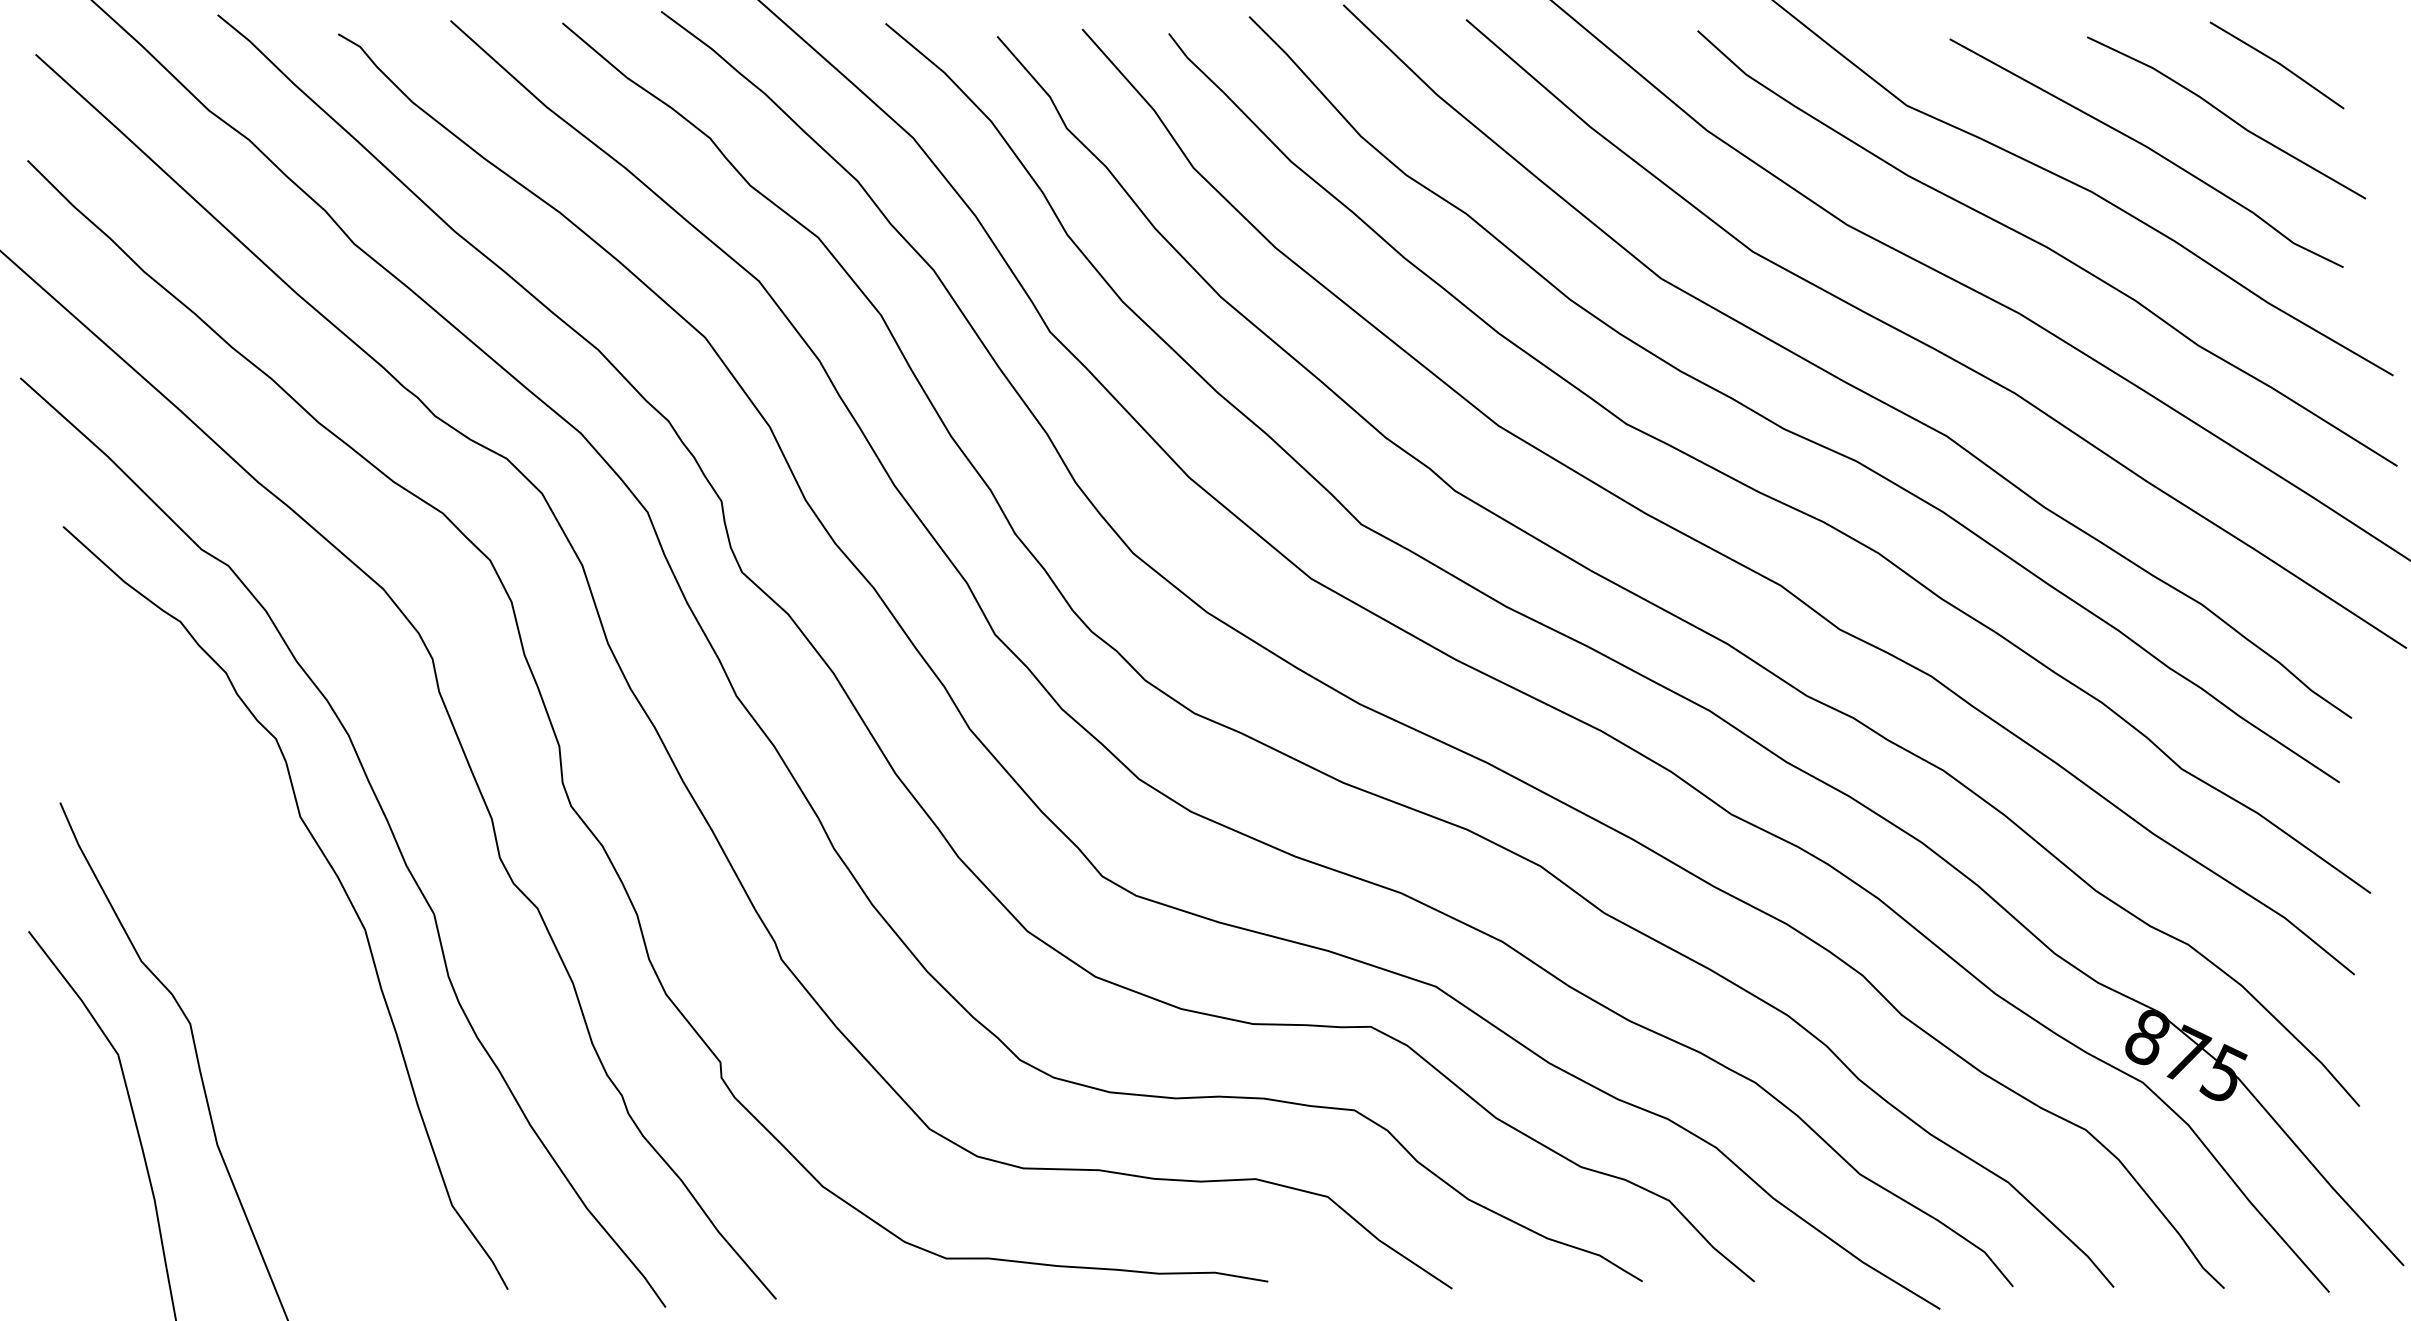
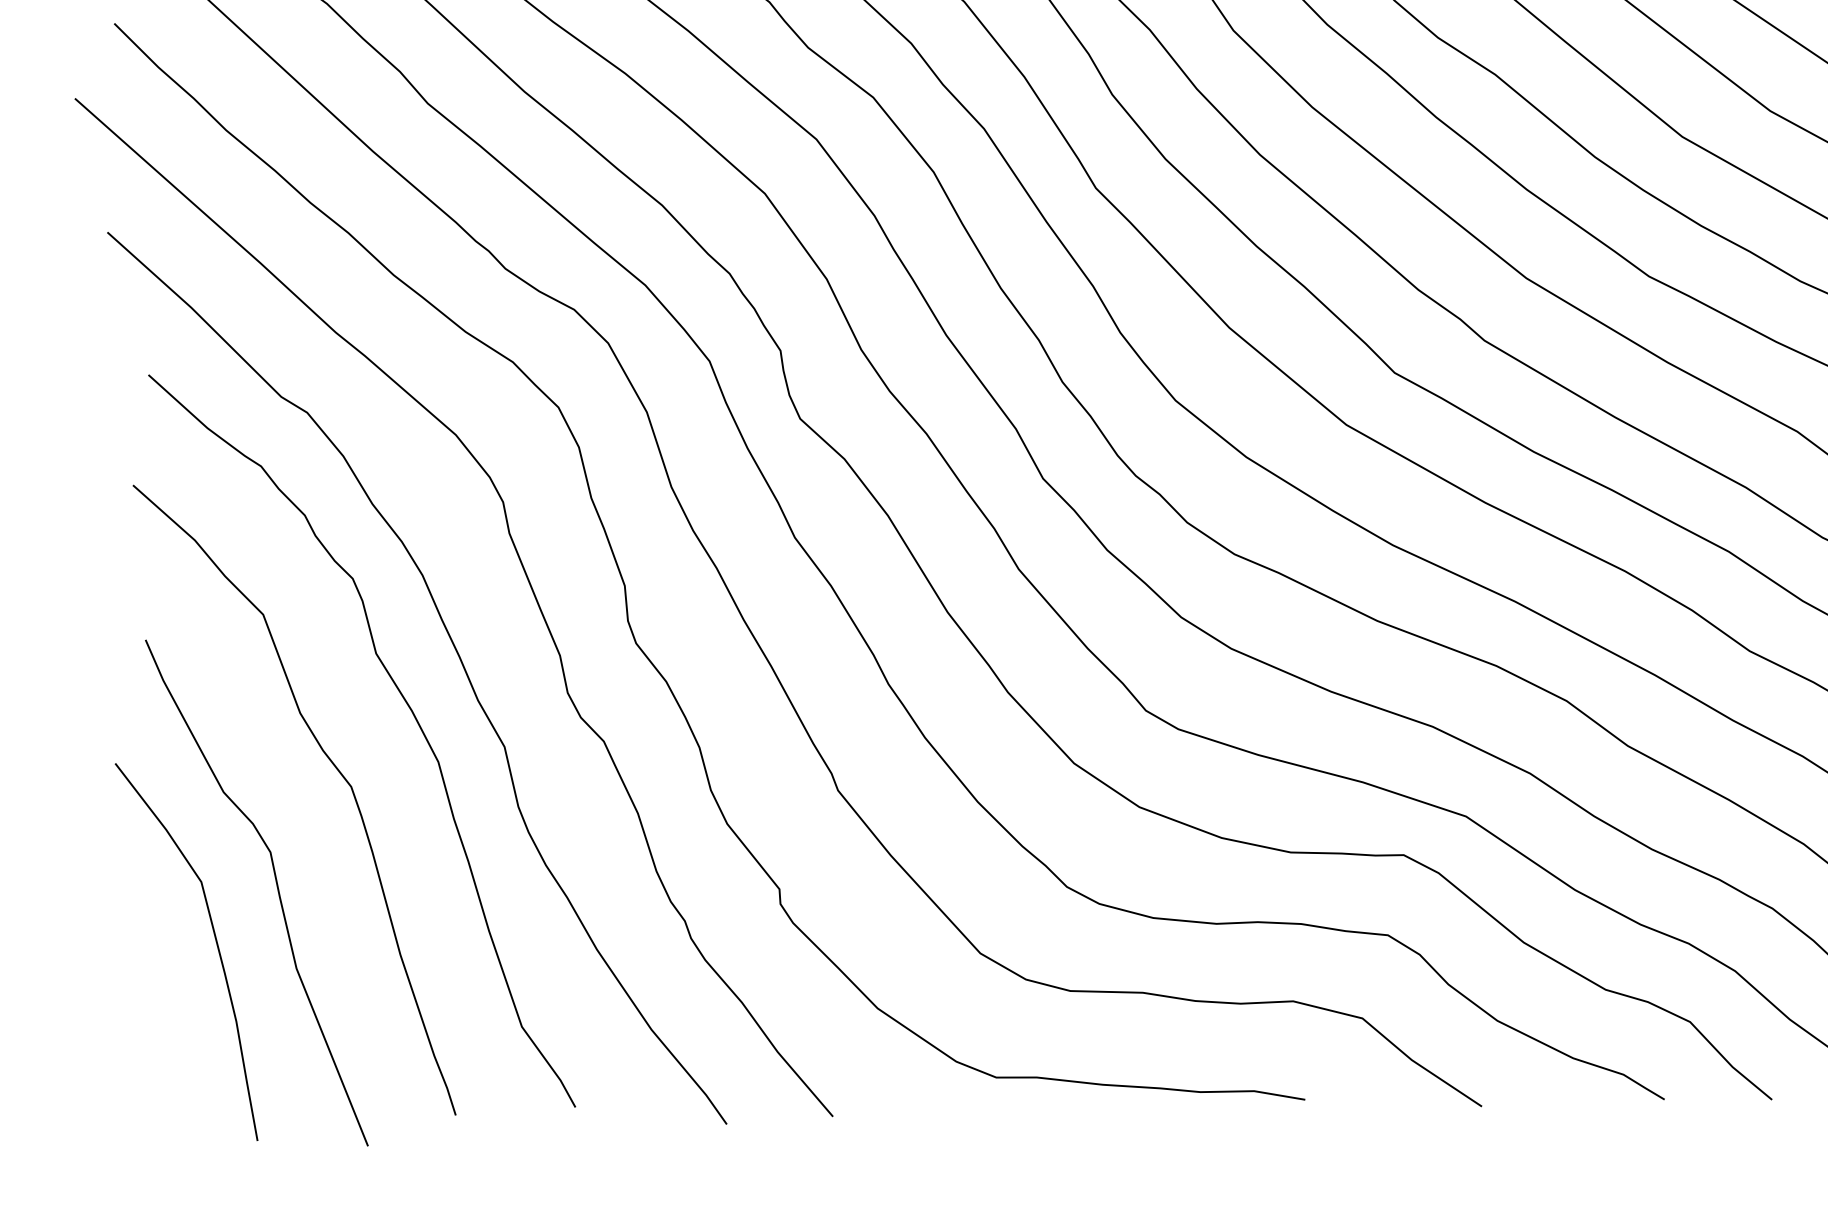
curve: (255, 933) -> (333, 765), added

